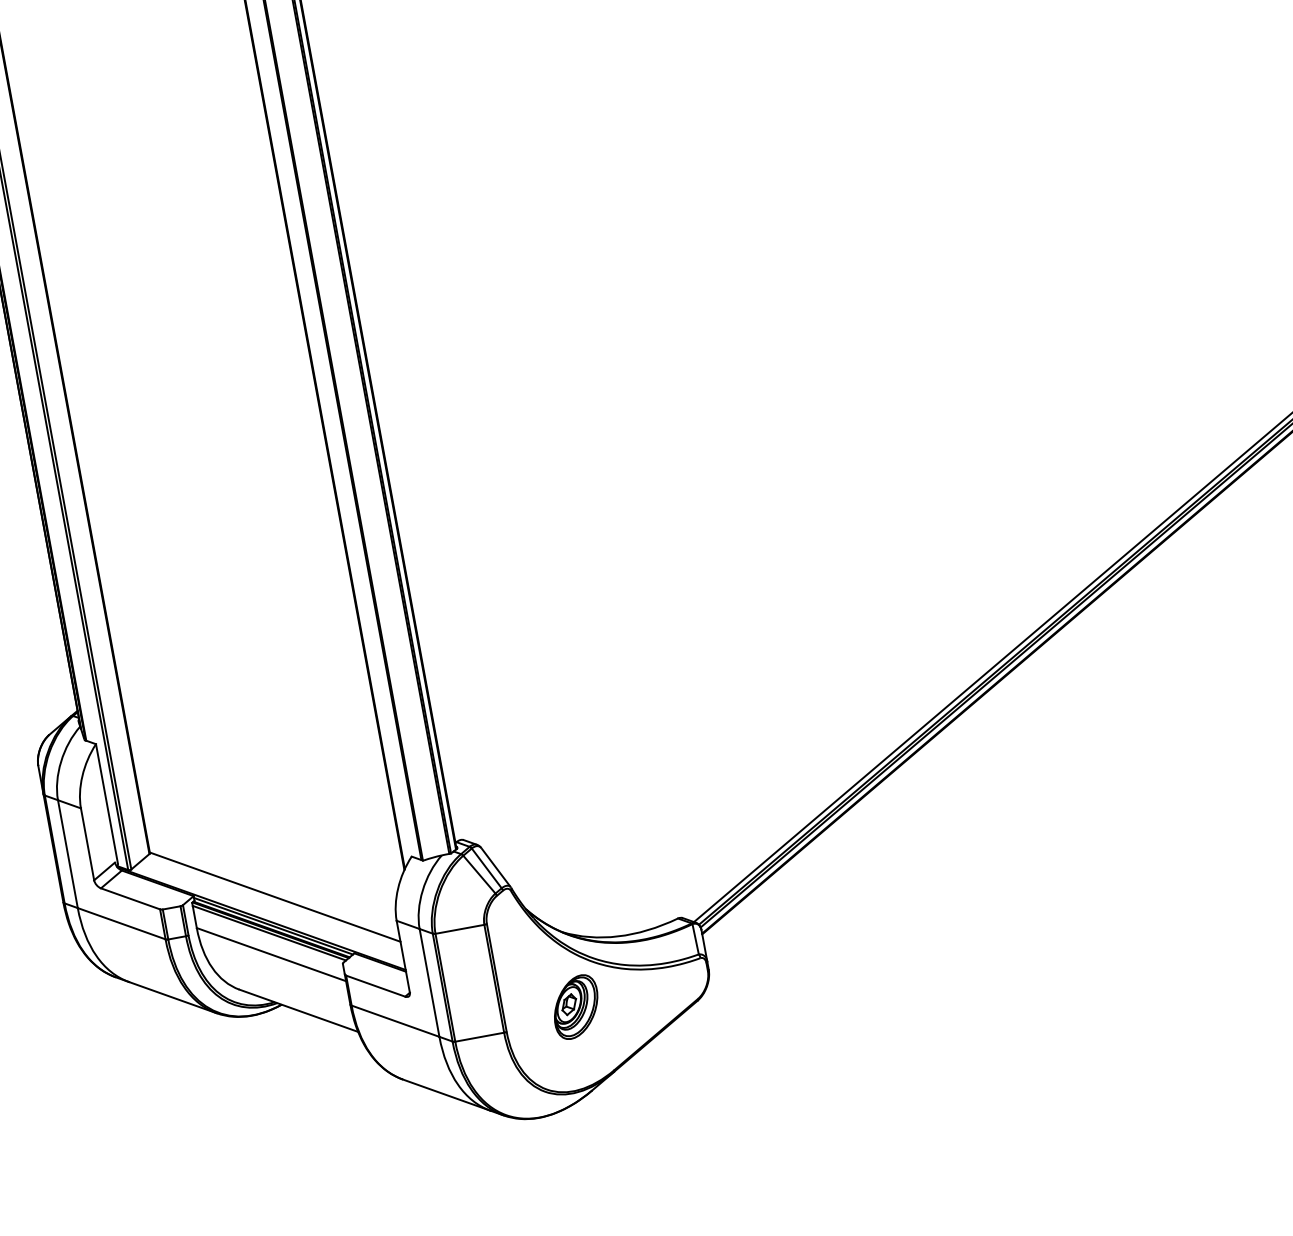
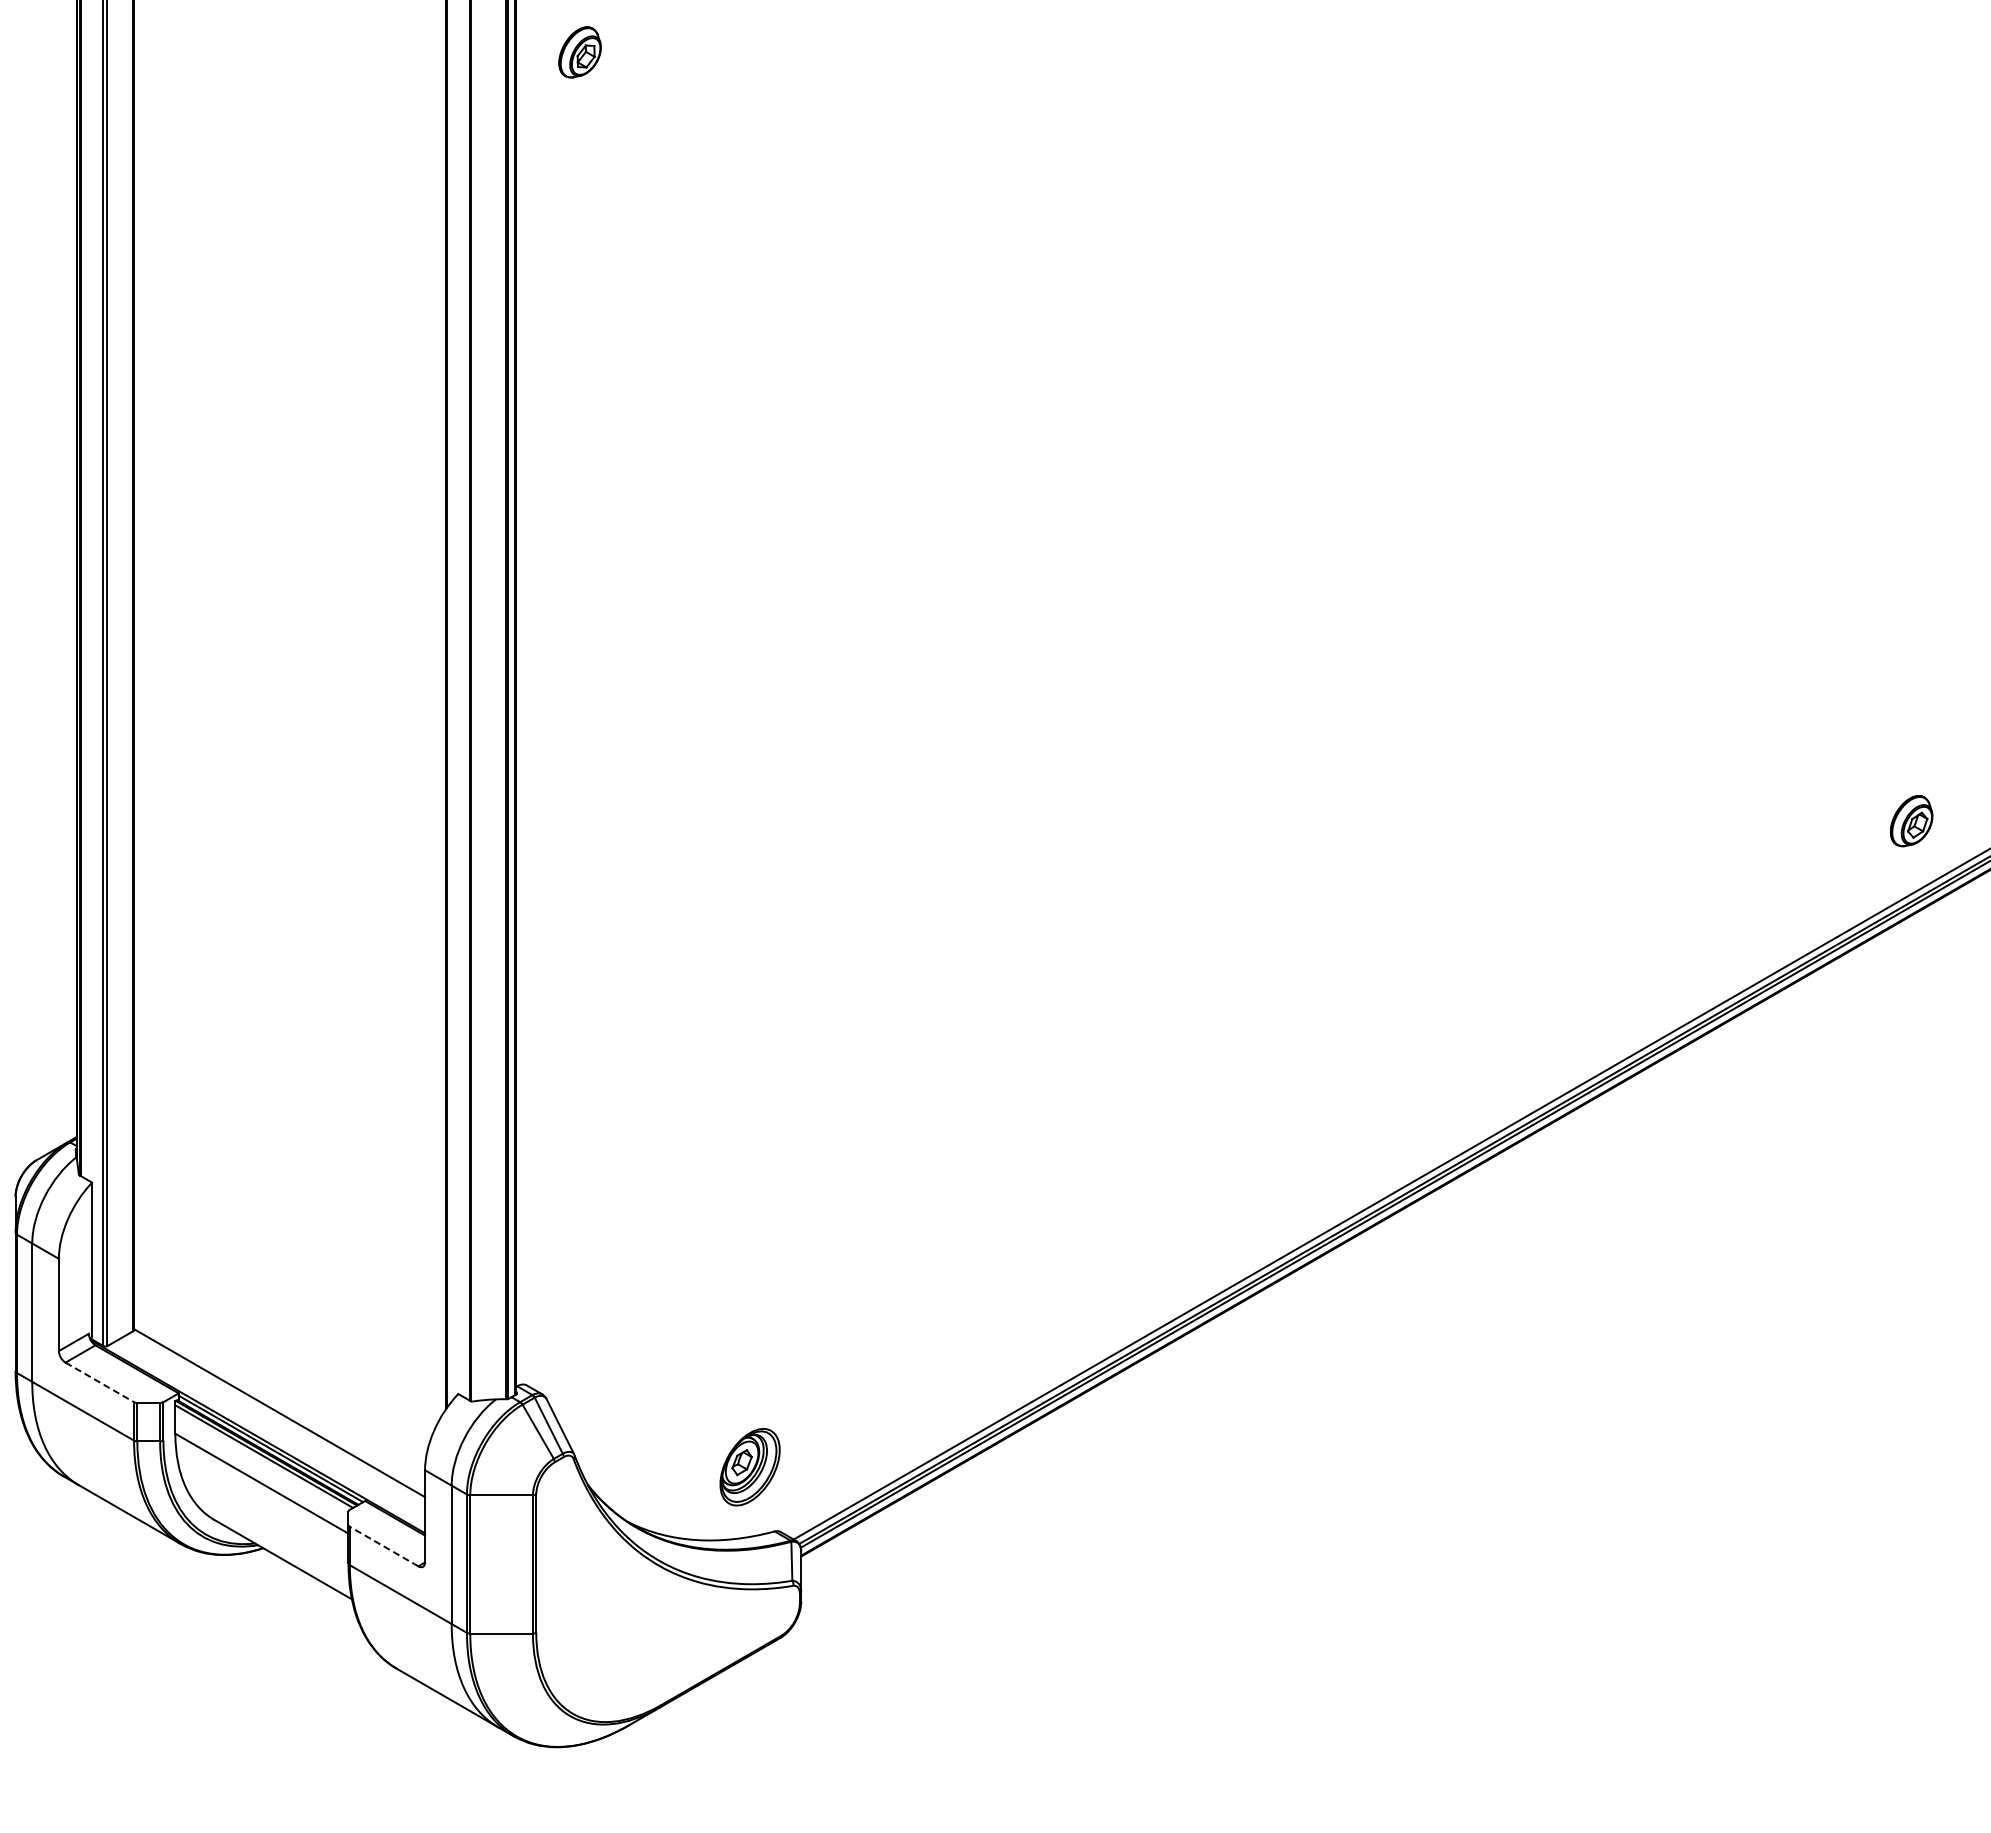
line: (130, 898) -> (99, 1382), solid -> dashed
line: (375, 986) -> (384, 1546), solid -> dashed
part: (575, 1007) -> (749, 1467), moved

